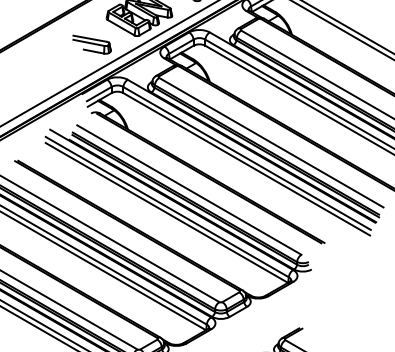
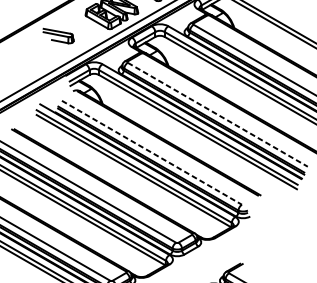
part: (91, 44) -> (58, 35), moved
line: (271, 142) -> (217, 114), solid -> dashed
line: (189, 190) -> (152, 153), solid -> dashed

